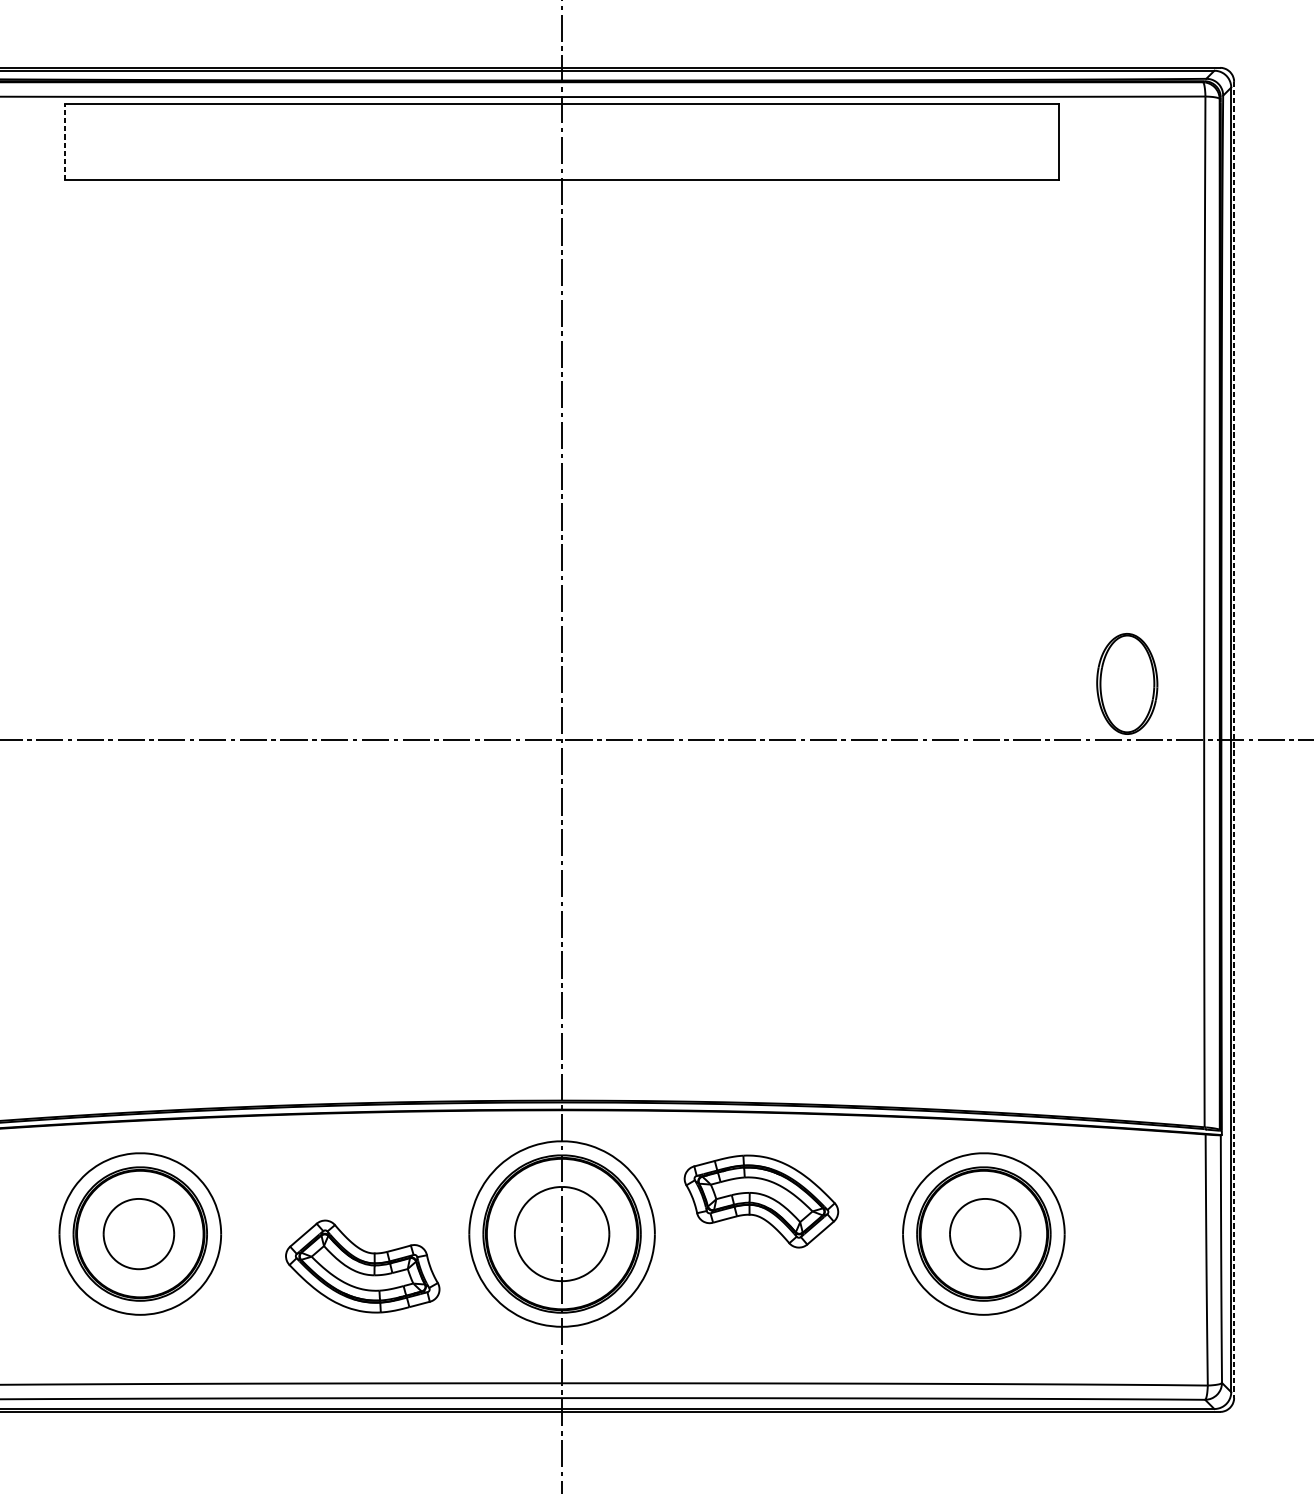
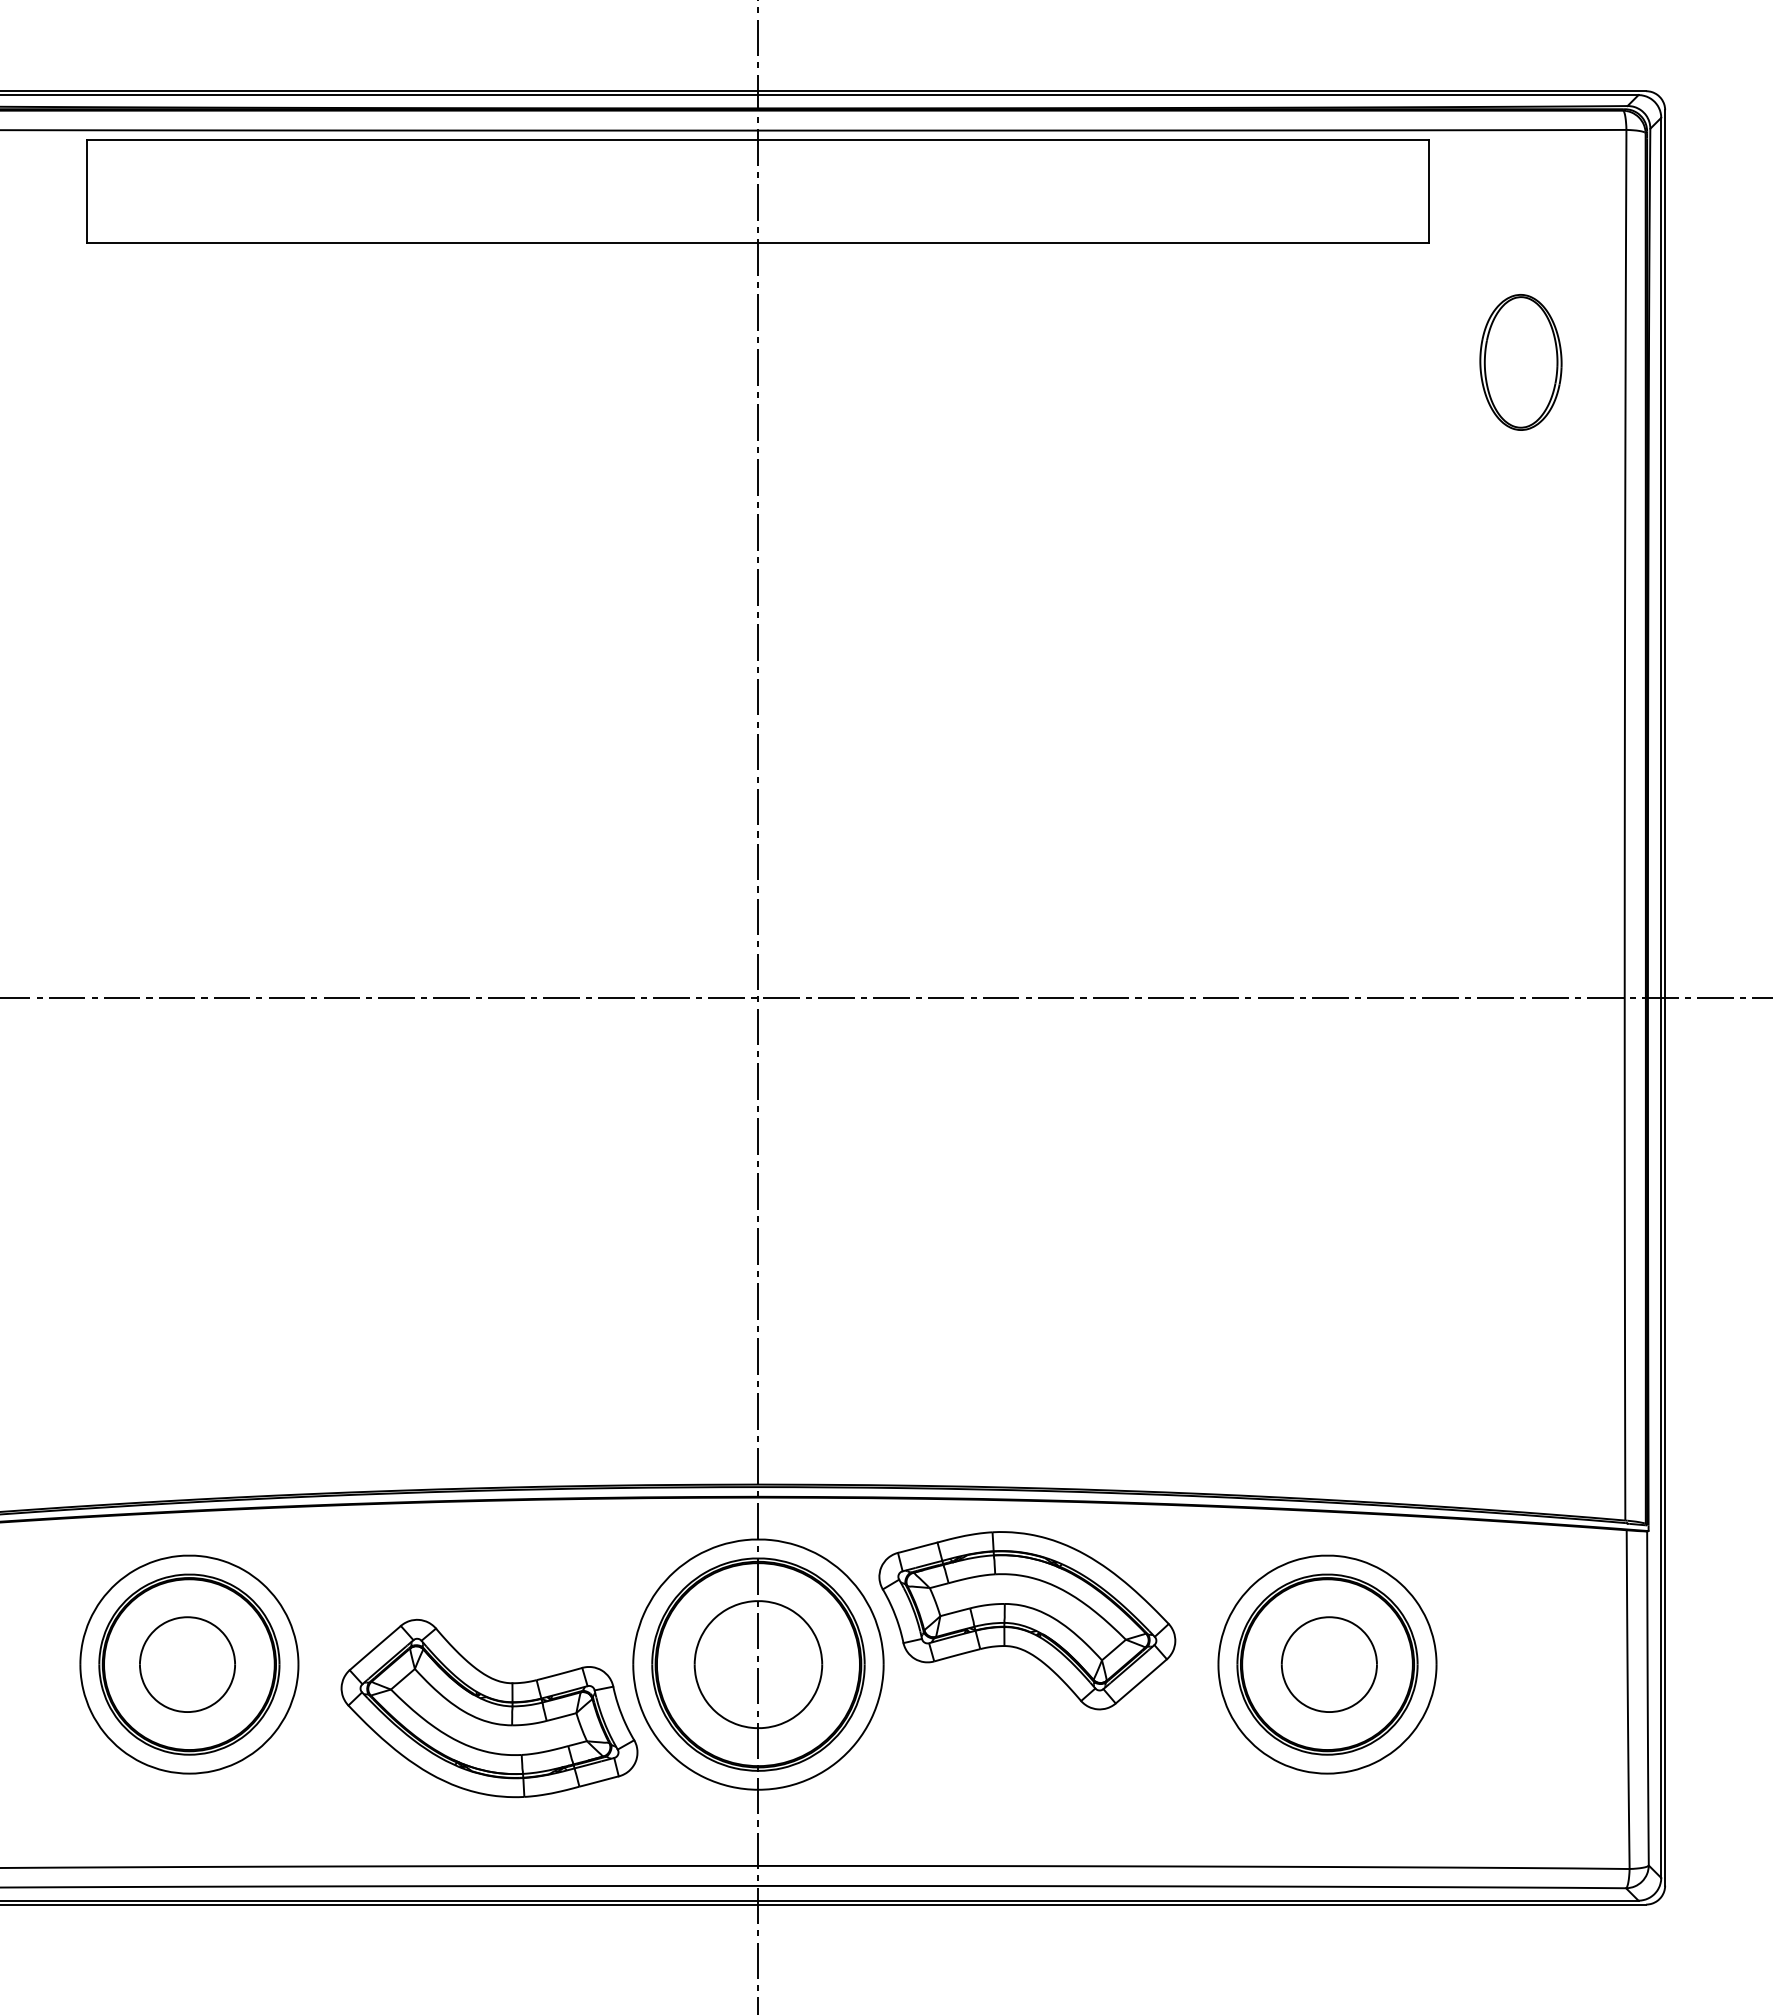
line: (64, 142) -> (87, 191), dashed -> solid
part: (1126, 683) -> (1520, 362), moved
line: (1234, 739) -> (1665, 997), dashed -> solid
part: (761, 1201) -> (1027, 1620), size x1.43
part: (362, 1266) -> (489, 1708), size x1.43

